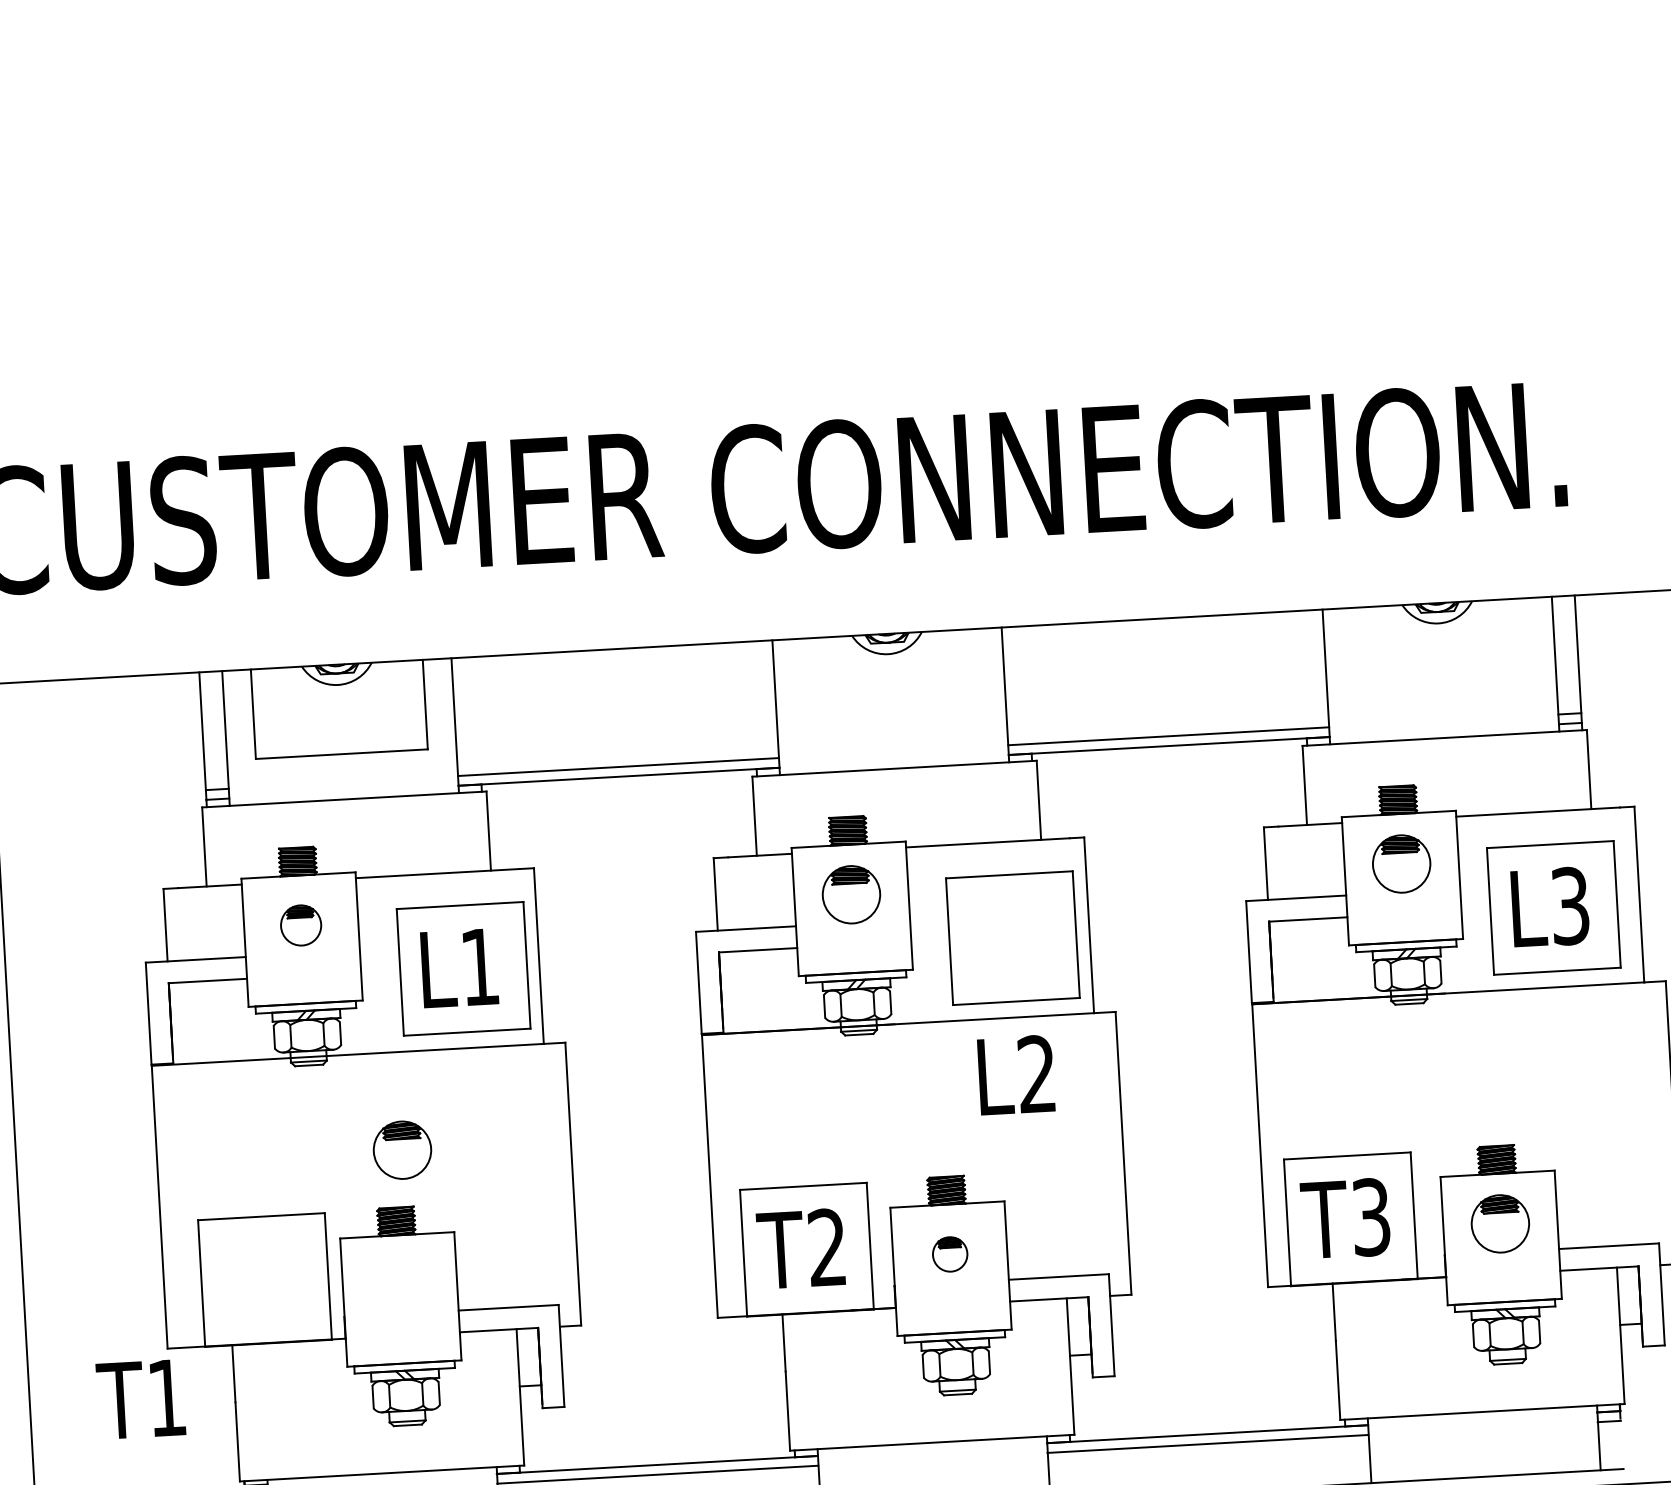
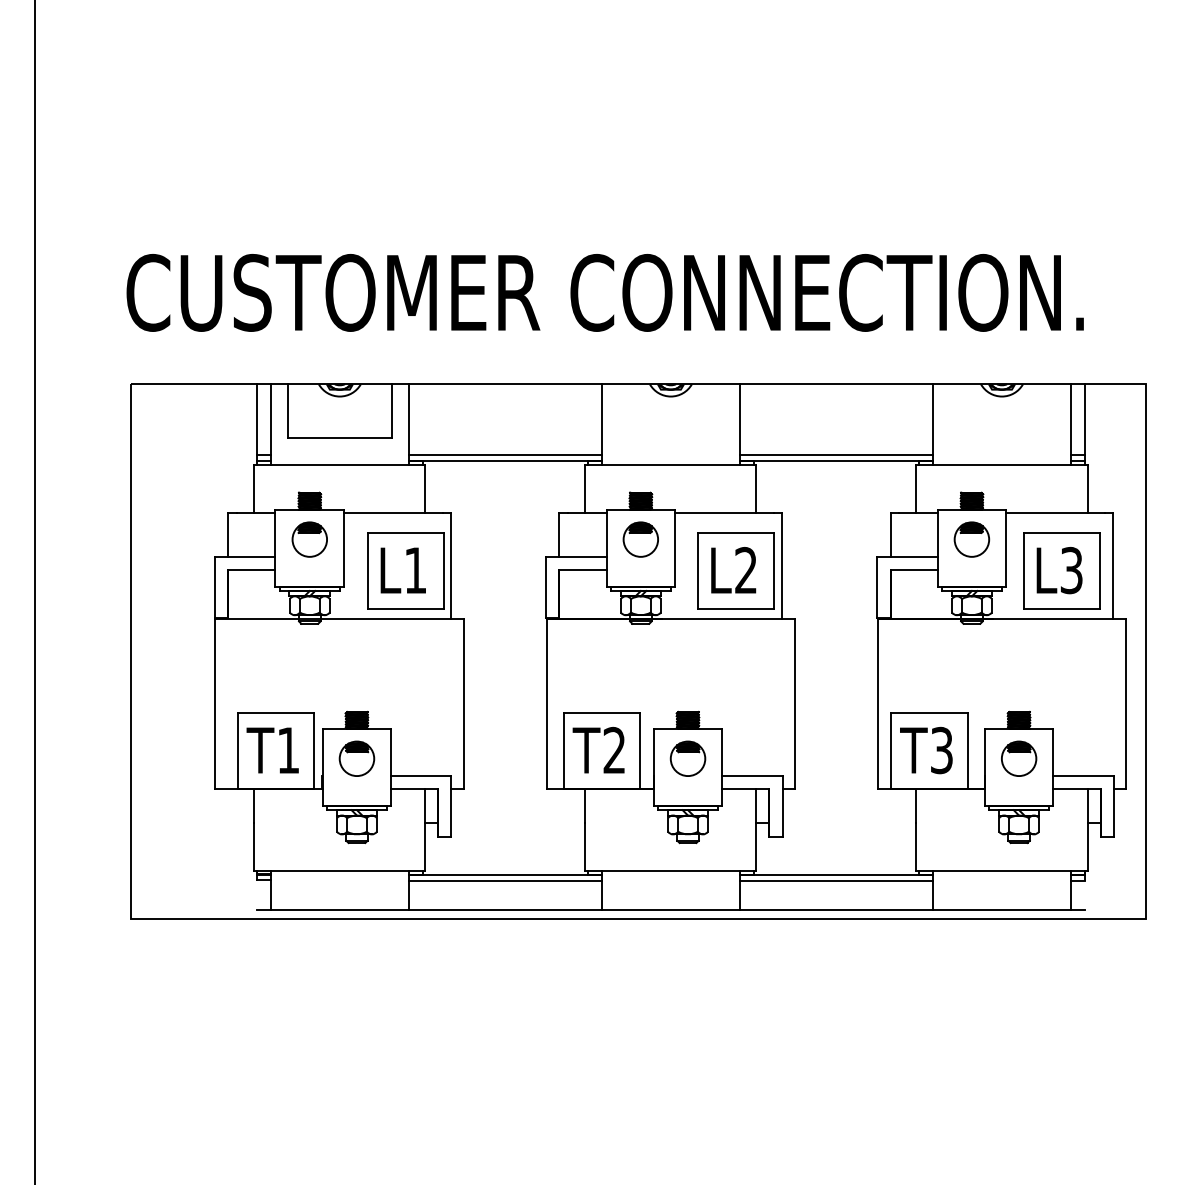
part: (300, 925) -> (309, 539), size x1.43
text: (1016, 1075) -> (733, 570), moved
part: (401, 1149) -> (356, 758), moved
part: (949, 1254) -> (687, 758), size x1.67
text: (140, 1399) -> (272, 750), moved

